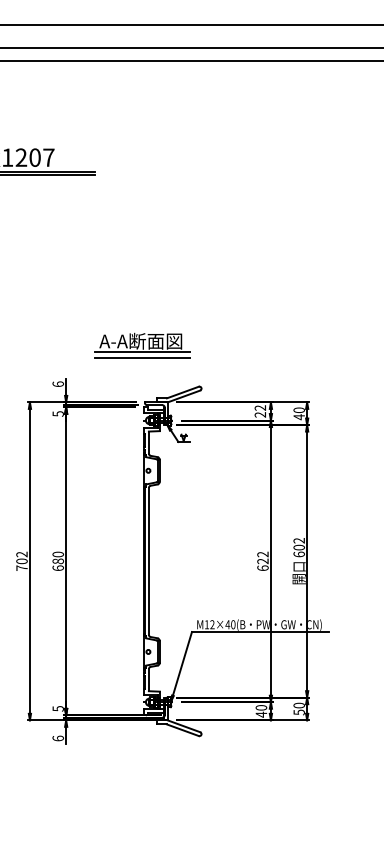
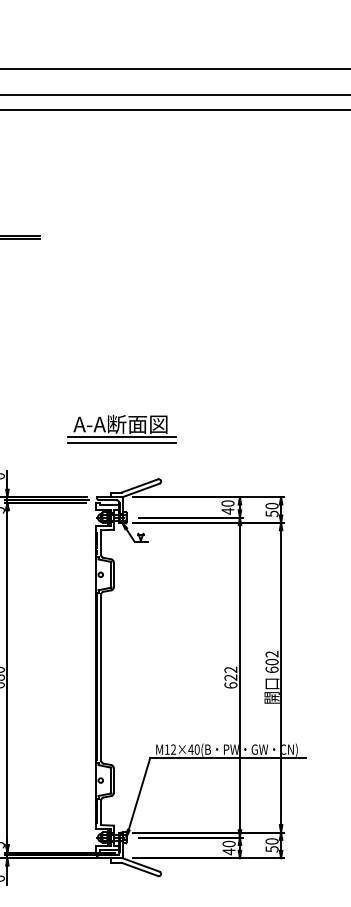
part: (142, 345) -> (122, 429), moved
text: (260, 411) -> (228, 507), 22 -> 40
text: (298, 417) -> (271, 514), 40 -> 50

